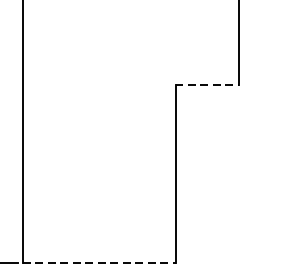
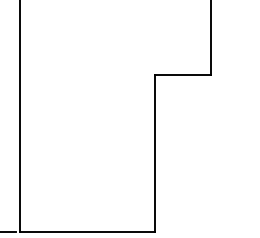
line: (208, 84) -> (183, 74), dashed -> solid
line: (99, 262) -> (87, 231), dashed -> solid

